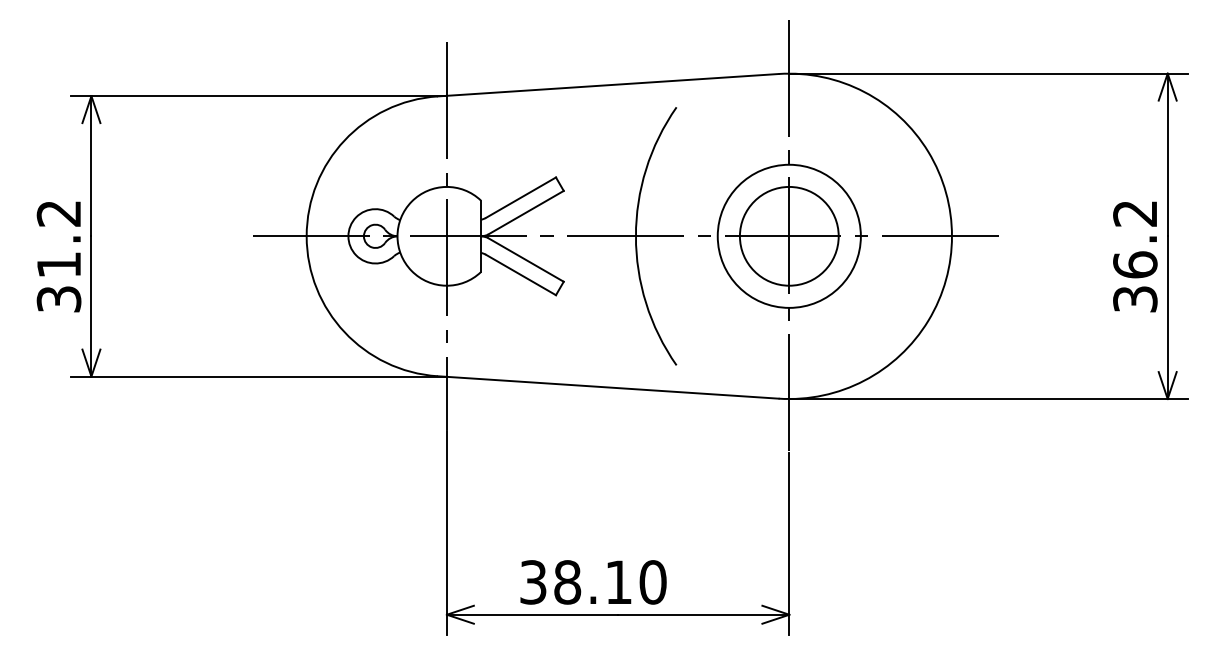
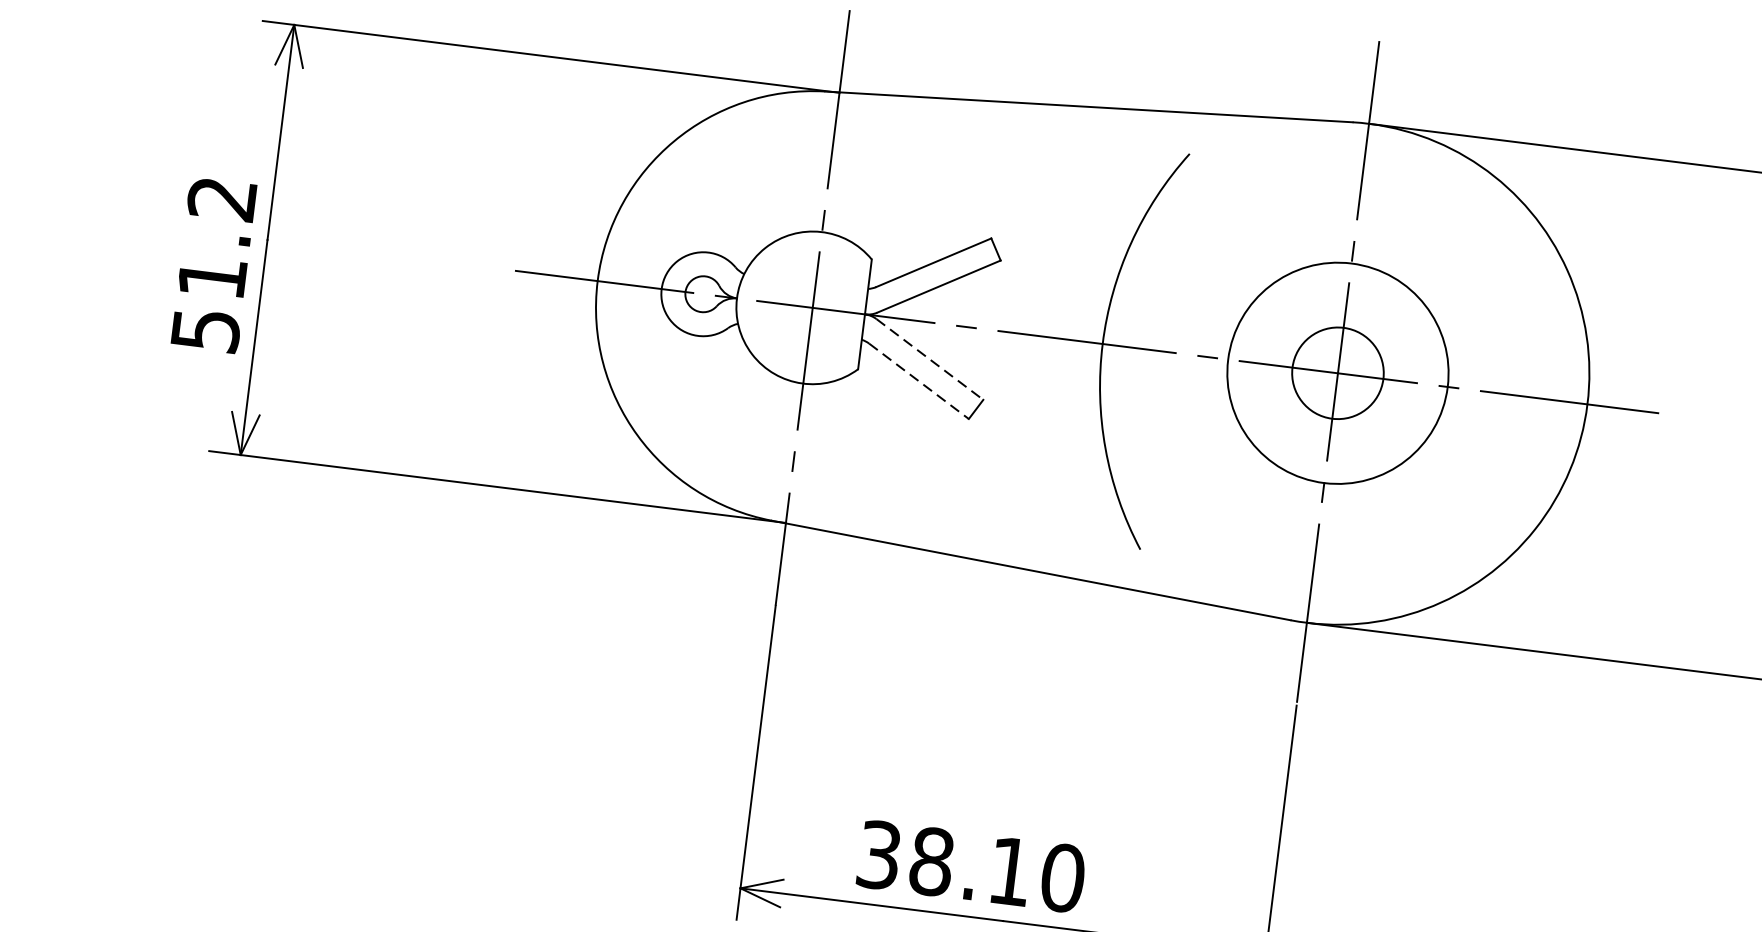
circle: (788, 235) -> (1336, 371), size x0.6
line: (526, 260) -> (930, 360), solid -> dashed
line: (521, 275) -> (919, 382), solid -> dashed
text: (58, 298) -> (205, 329), 31.2 -> 51.2

